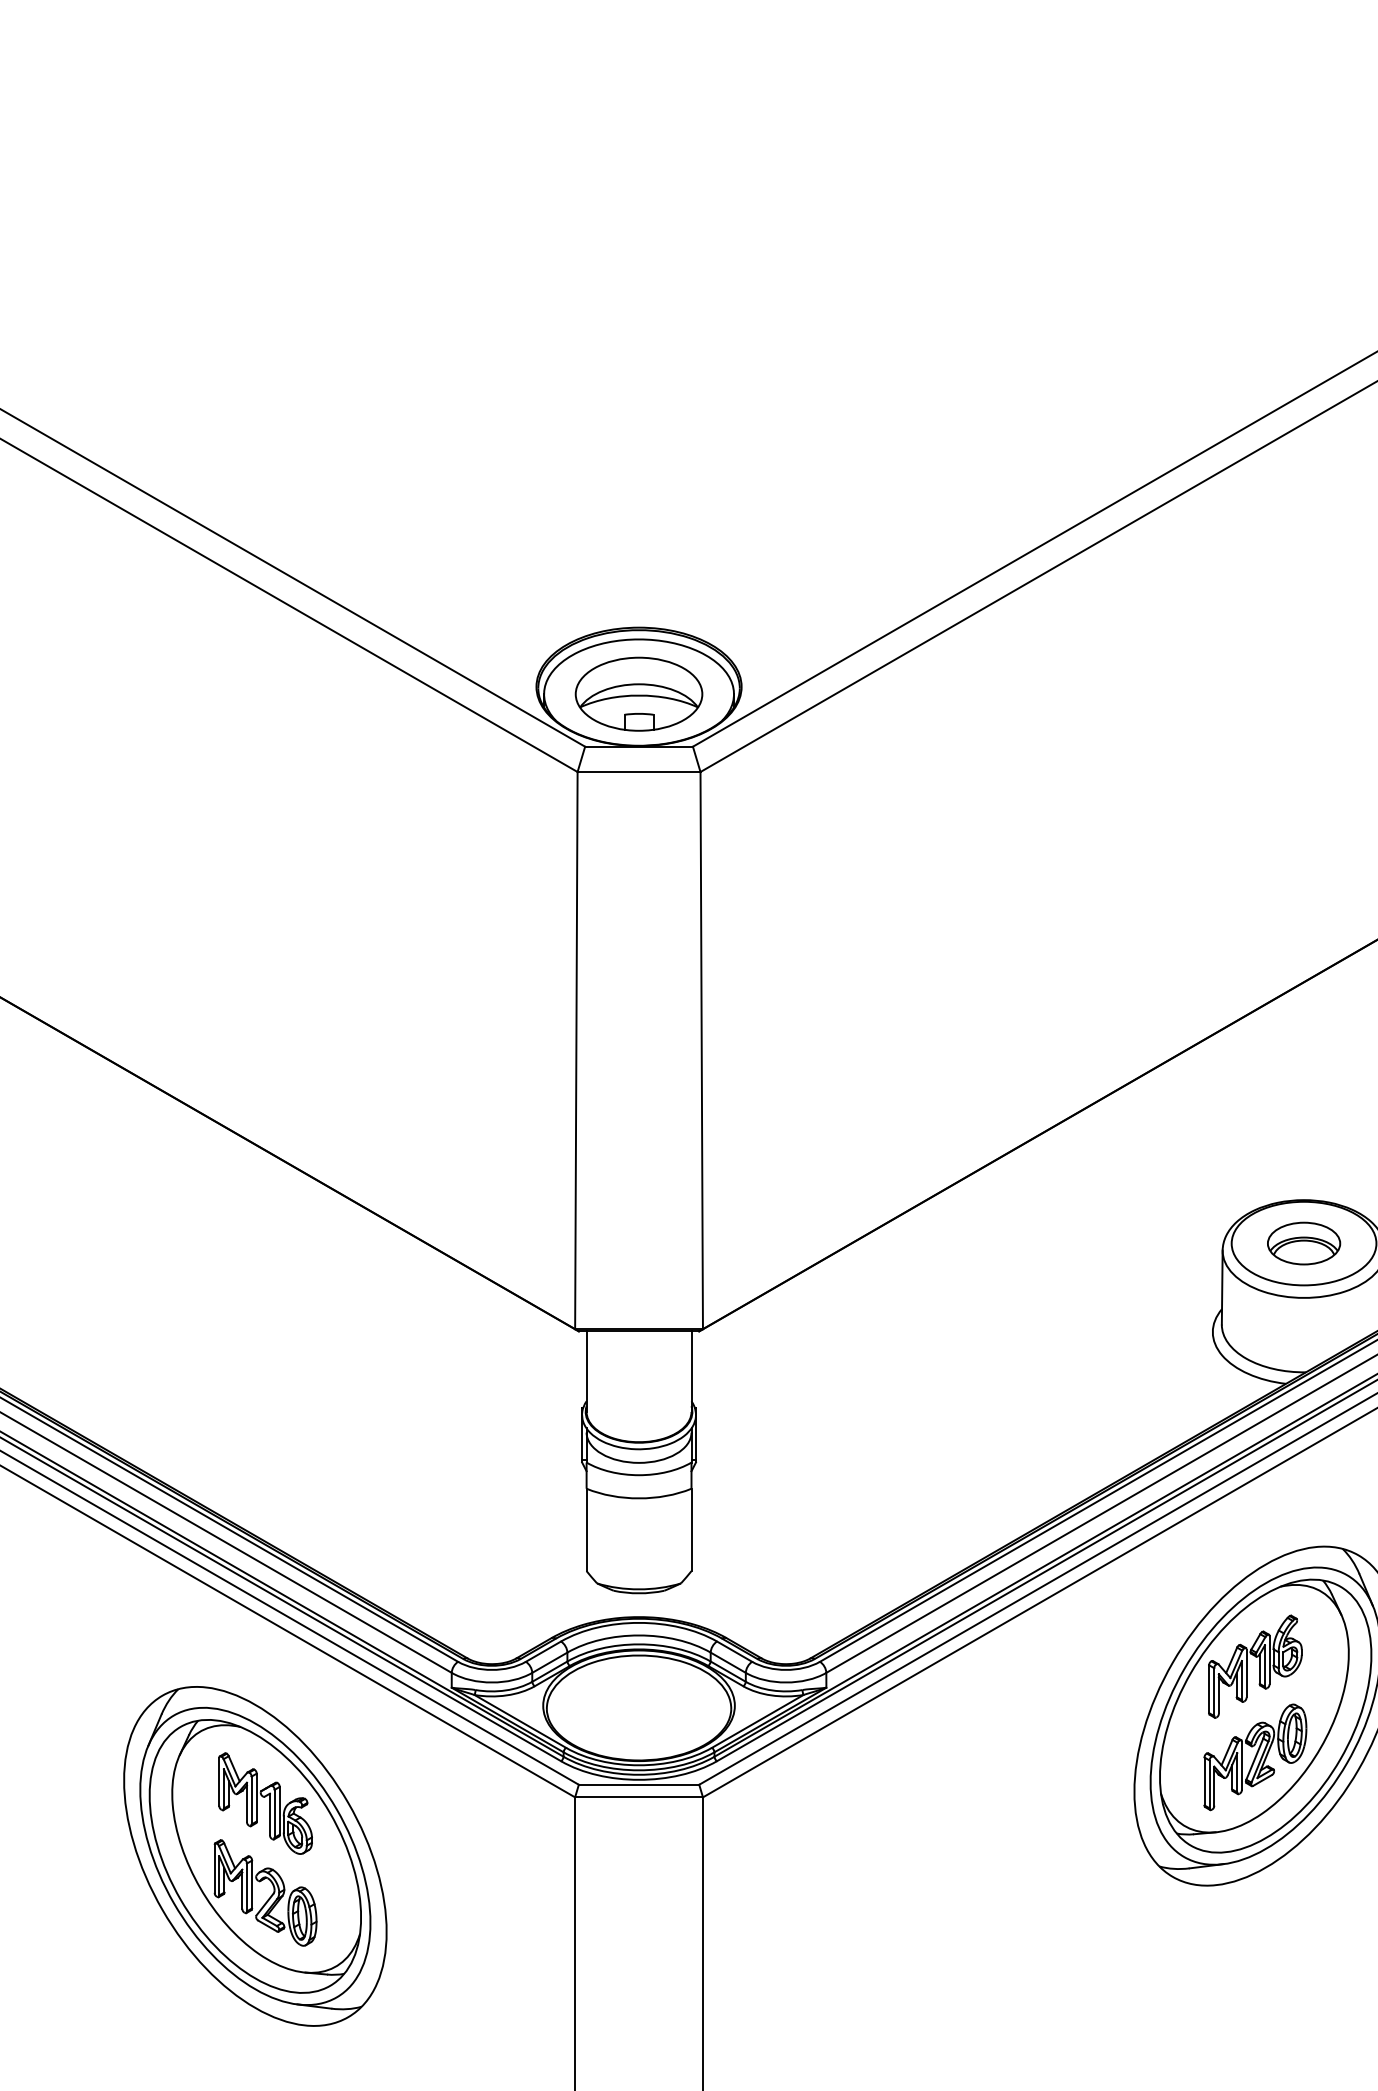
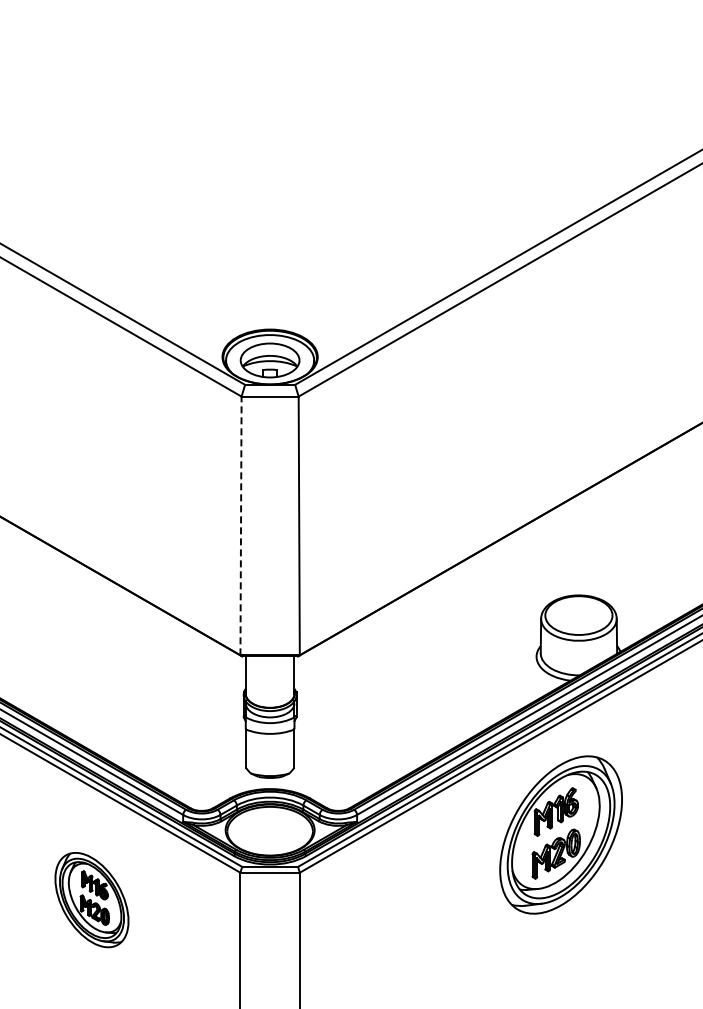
line: (577, 1049) -> (241, 525), solid -> dashed
part: (1303, 1243) -> (578, 615), removed
part: (254, 1854) -> (91, 899), size x0.6

